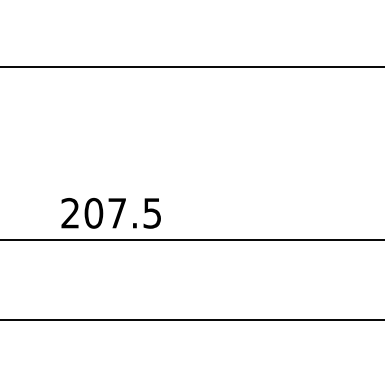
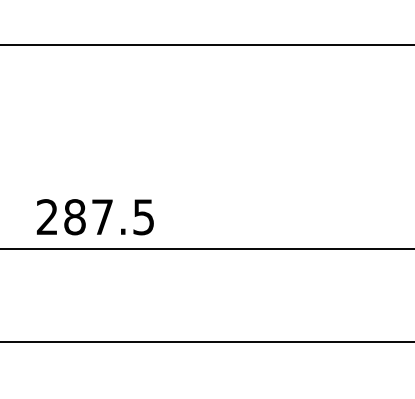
text: (93, 213) -> (74, 217), 207.5 -> 287.5

